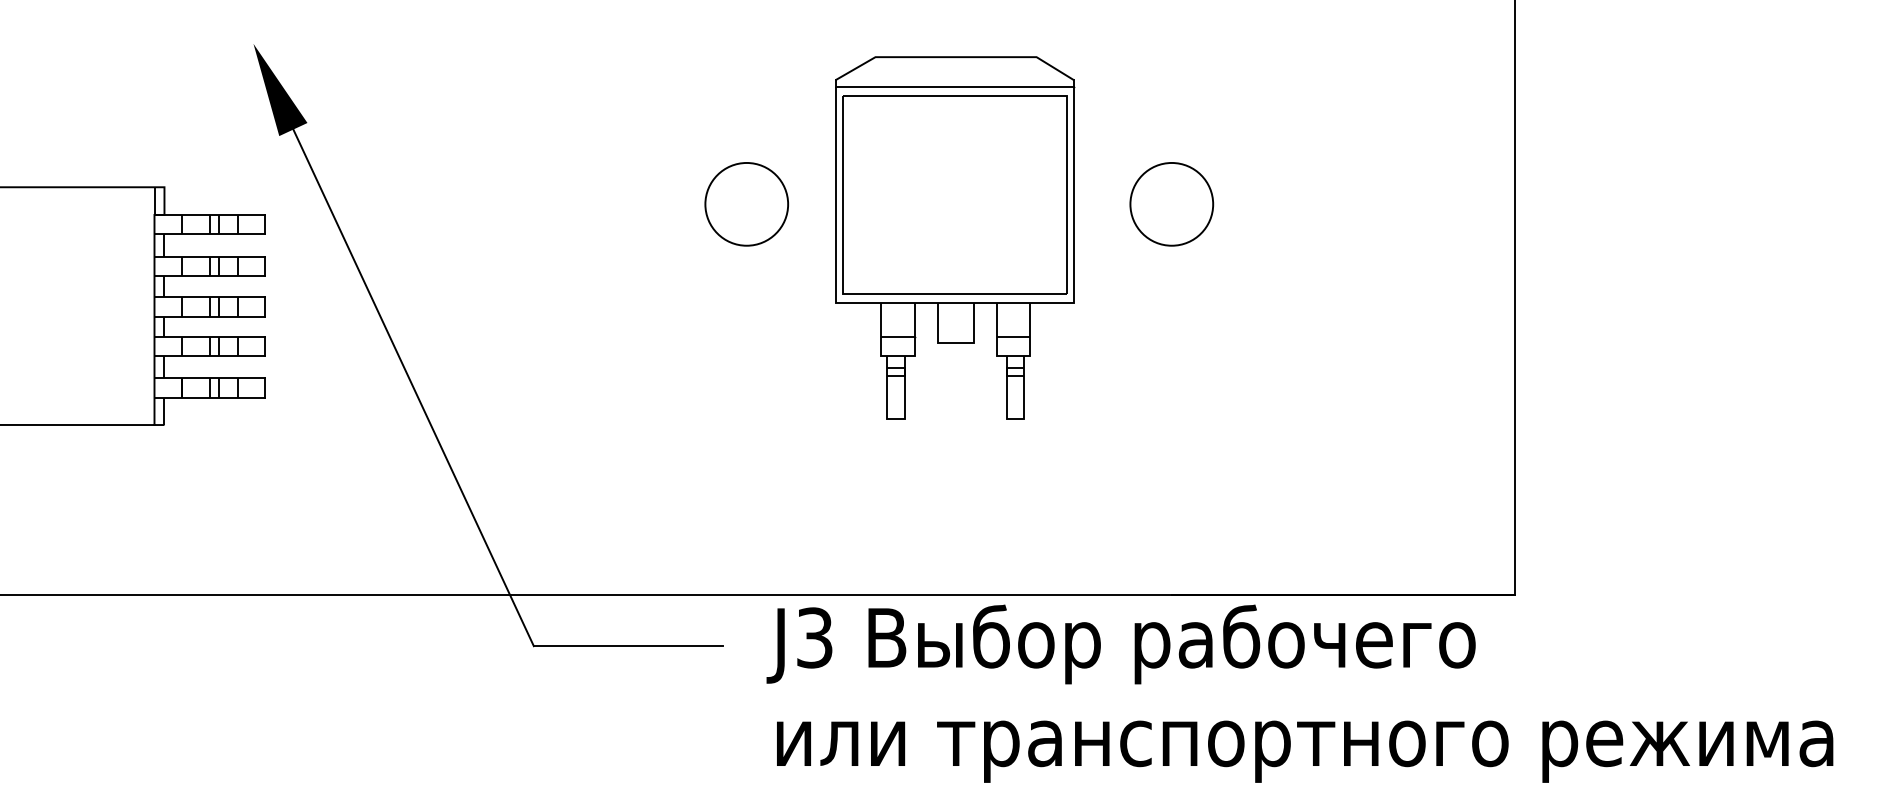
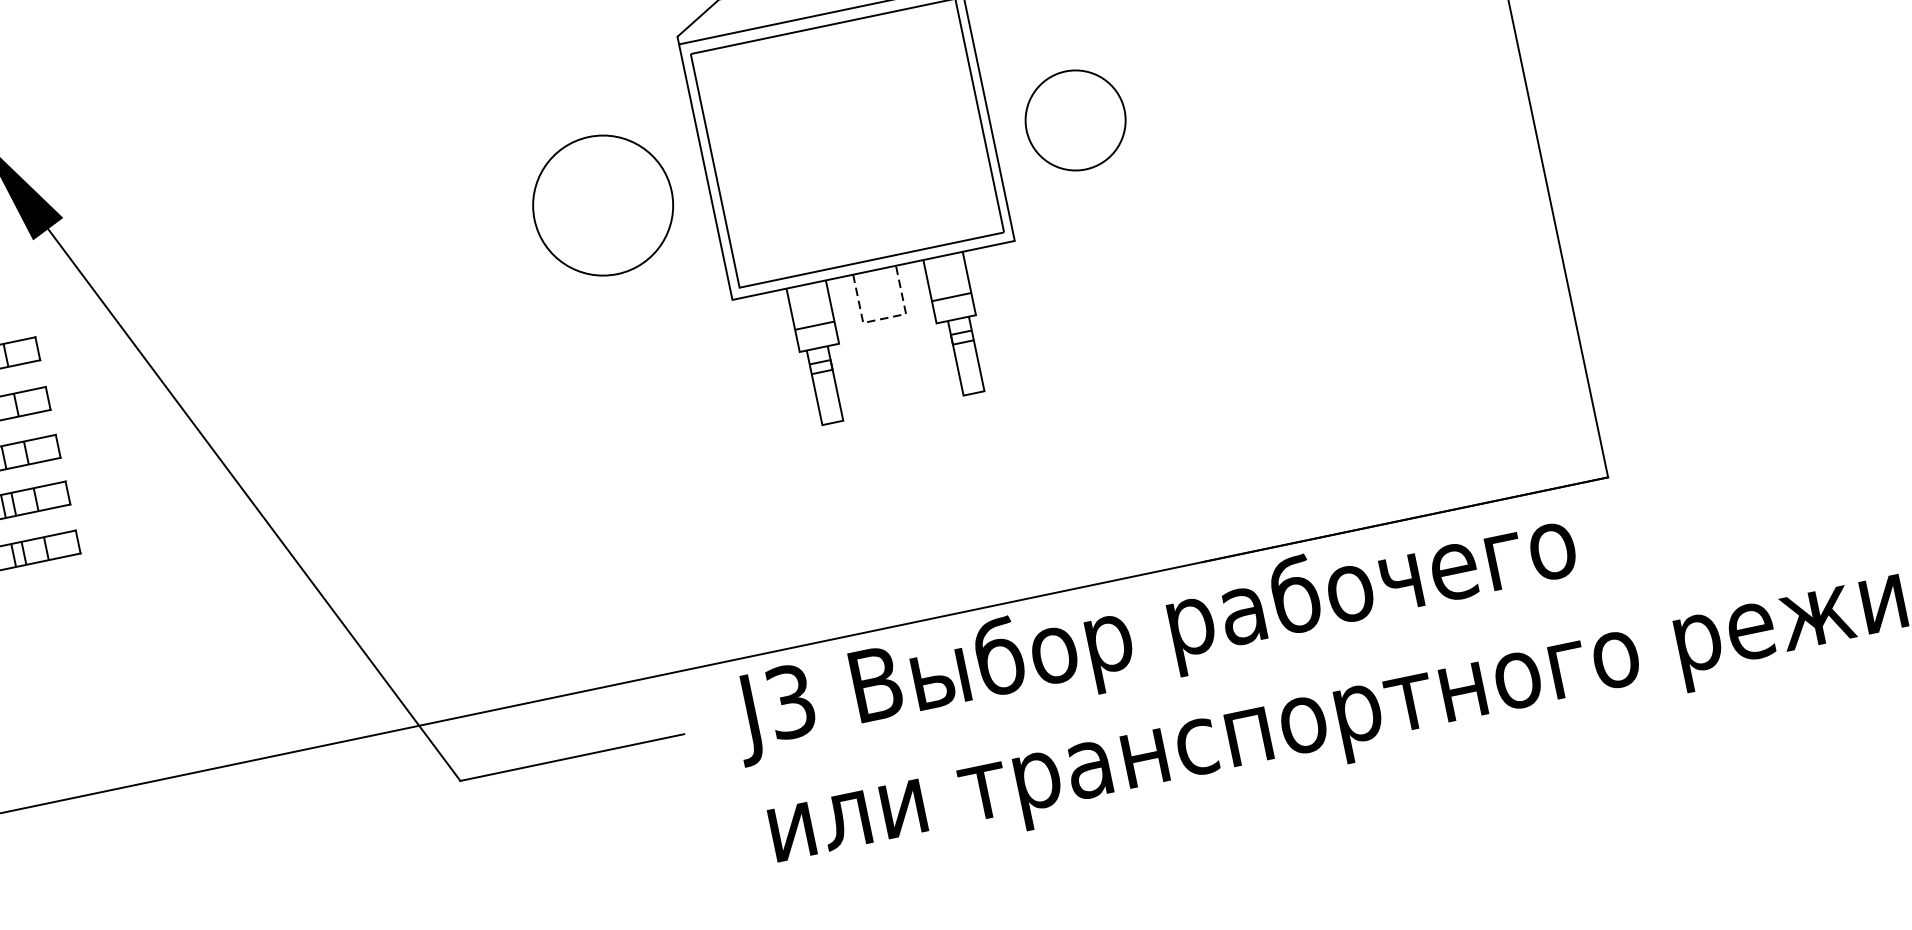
circle: (746, 203) -> (602, 204), size x1.4
circle: (1171, 204) -> (1075, 120), moved
line: (956, 343) -> (885, 318), solid -> dashed

